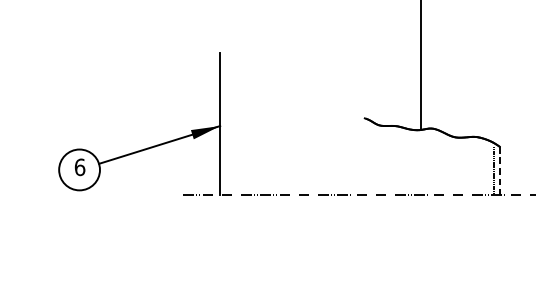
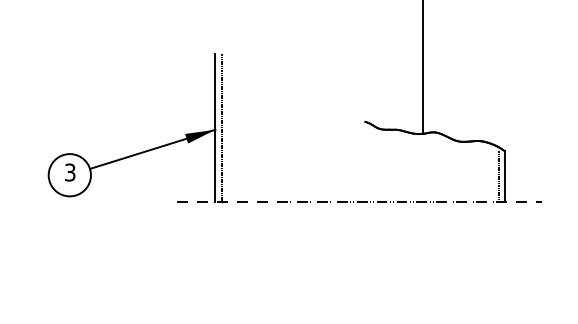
line: (226, 123) -> (221, 127), added
text: (80, 167) -> (70, 172), 6 -> 3
line: (499, 171) -> (504, 176), dashed -> solid

